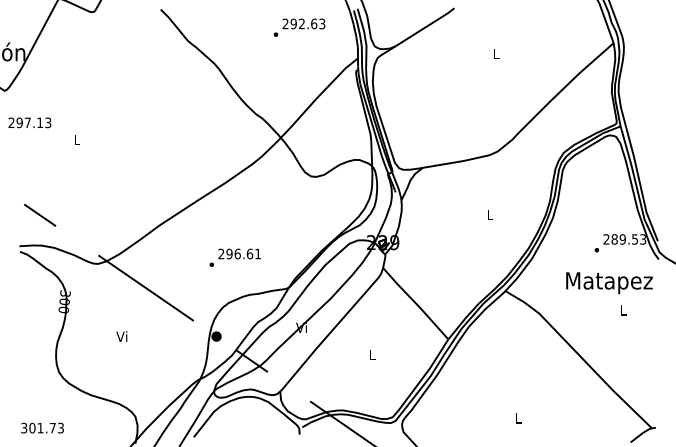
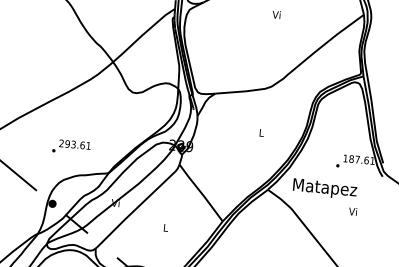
text: (495, 53) -> (276, 14), L -> Vi
text: (624, 239) -> (358, 159), 289.53 -> 187.61
text: (237, 253) -> (73, 144), 296.61 -> 293.61
text: (609, 283) -> (325, 189), moved
text: (622, 309) -> (352, 211), L -> Vi

